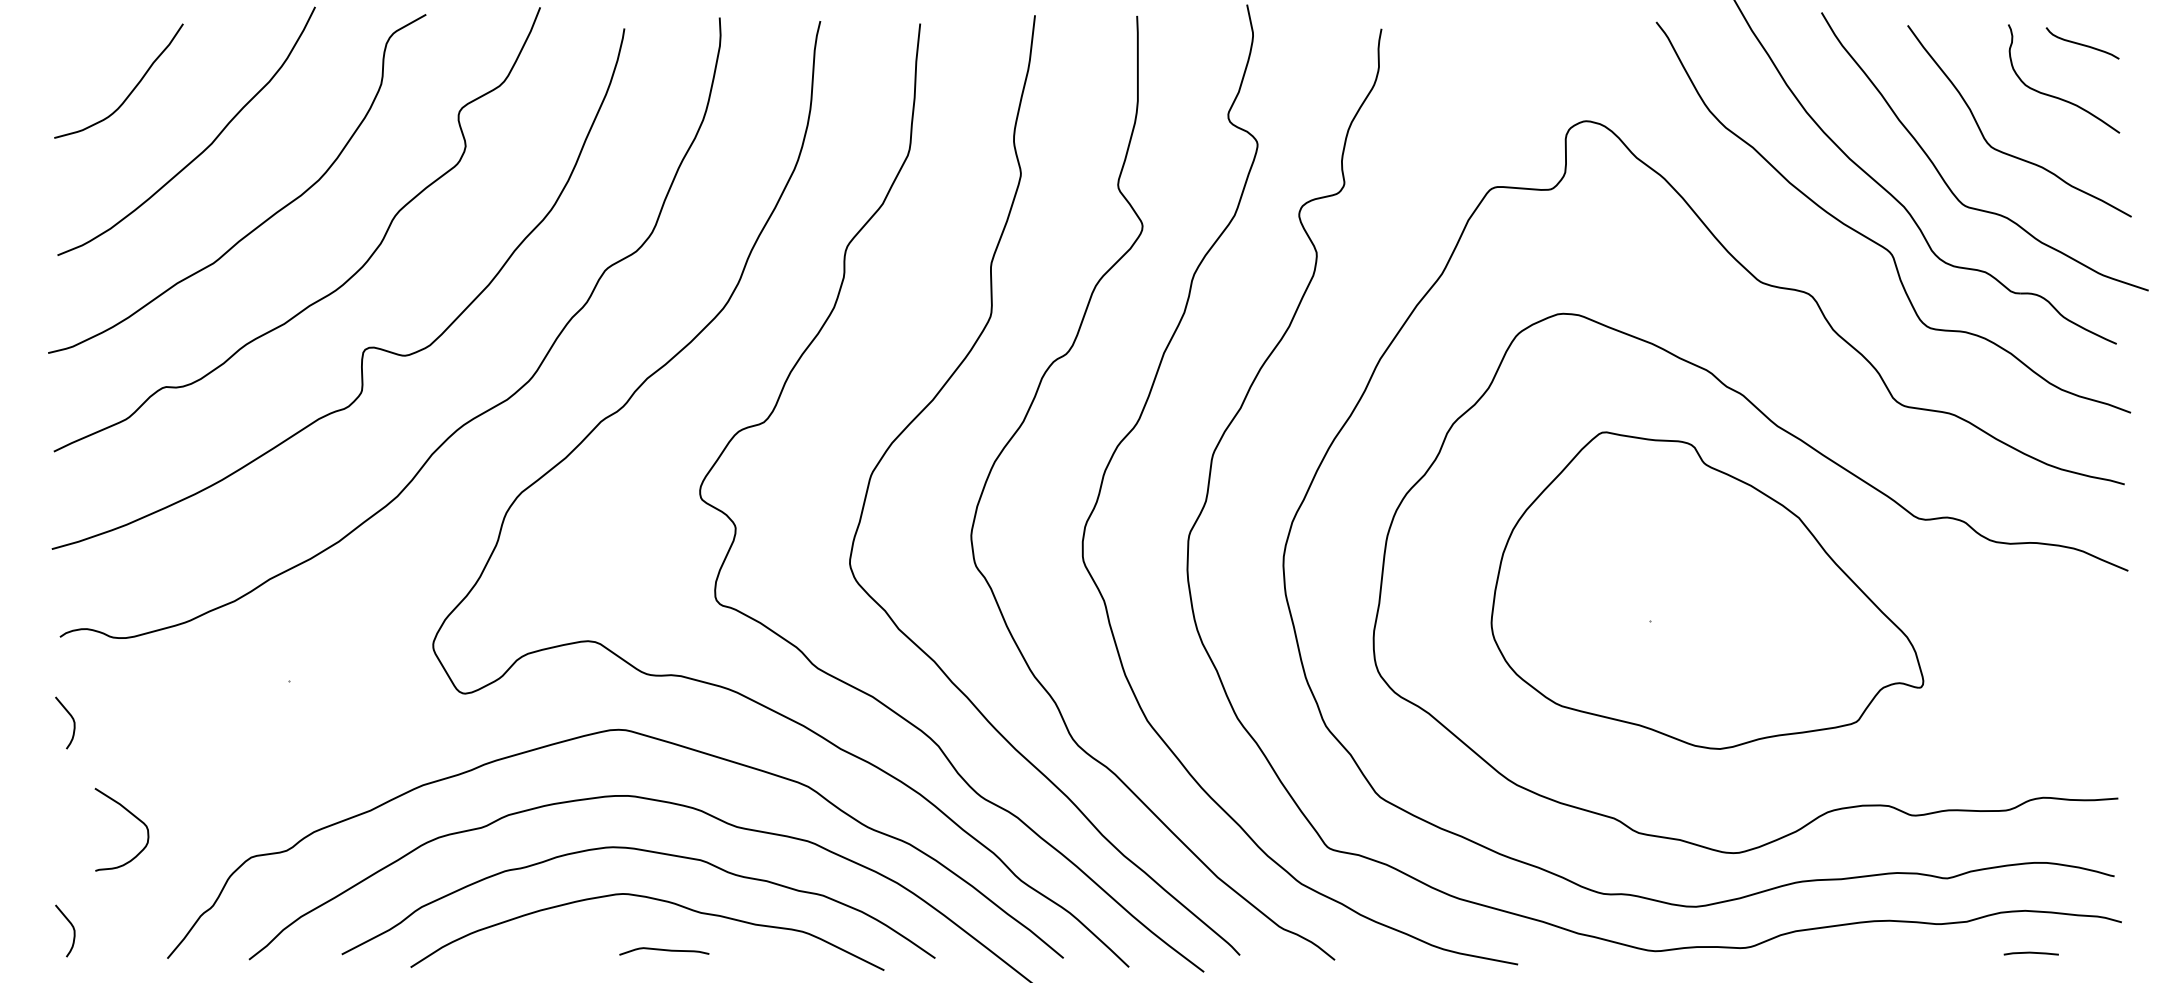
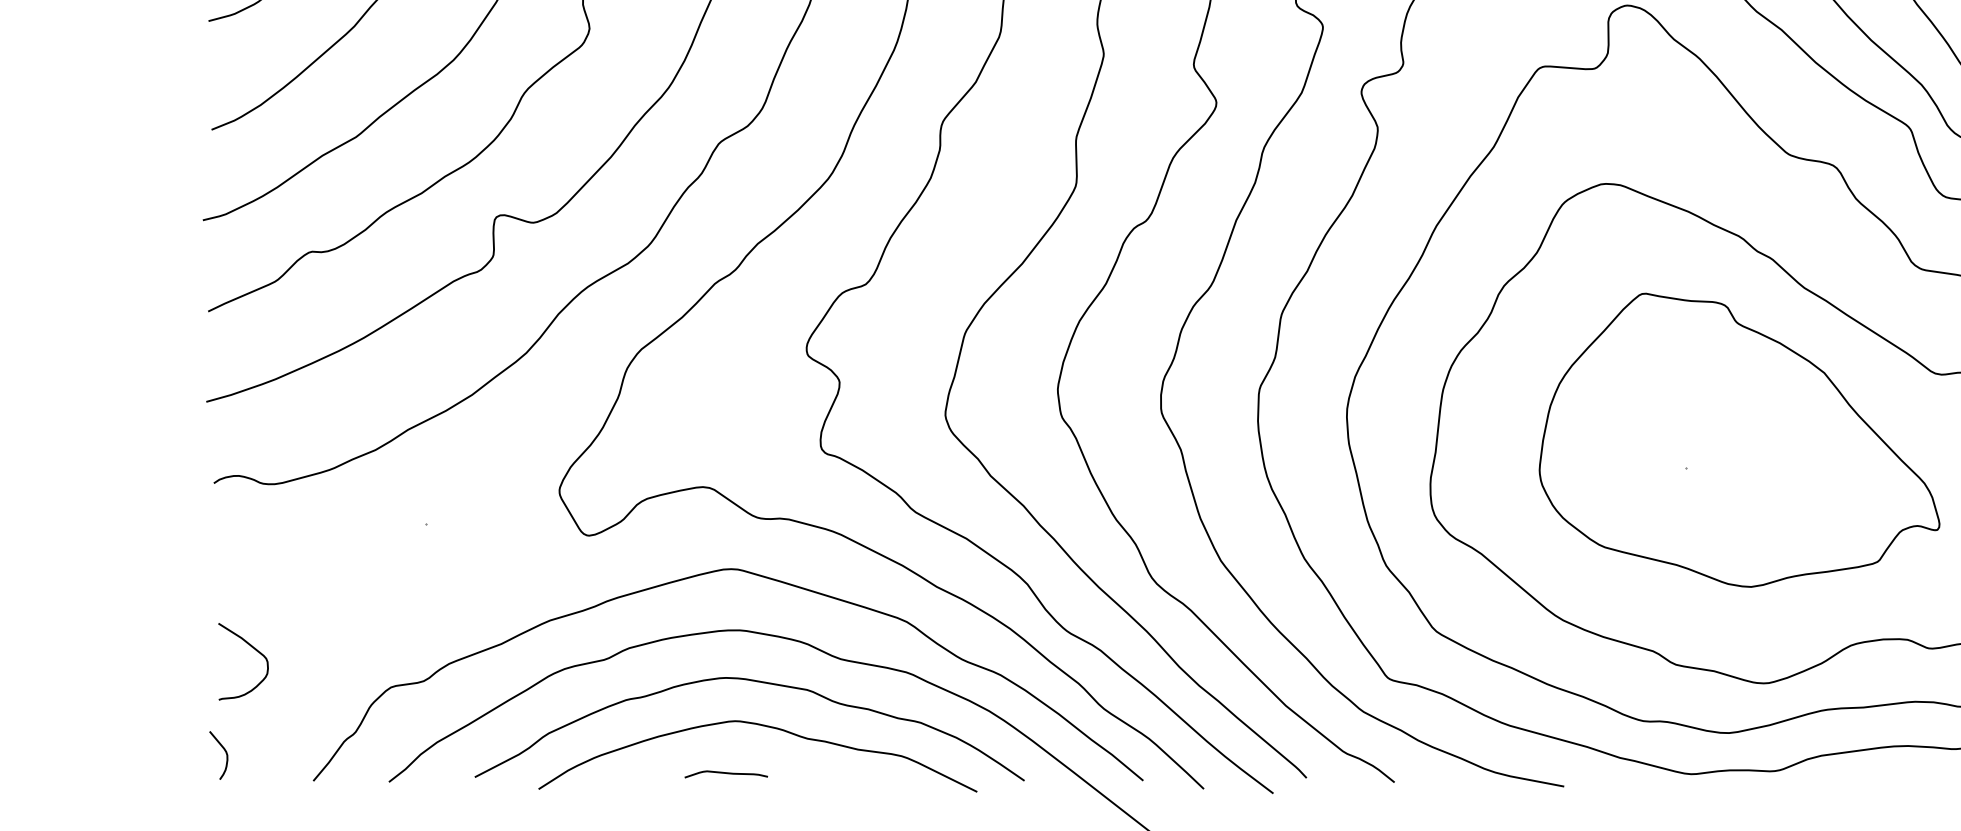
curve: (71, 718) -> (224, 558), removed
curve: (133, 816) -> (254, 649), moved
curve: (664, 950) -> (726, 773), moved

